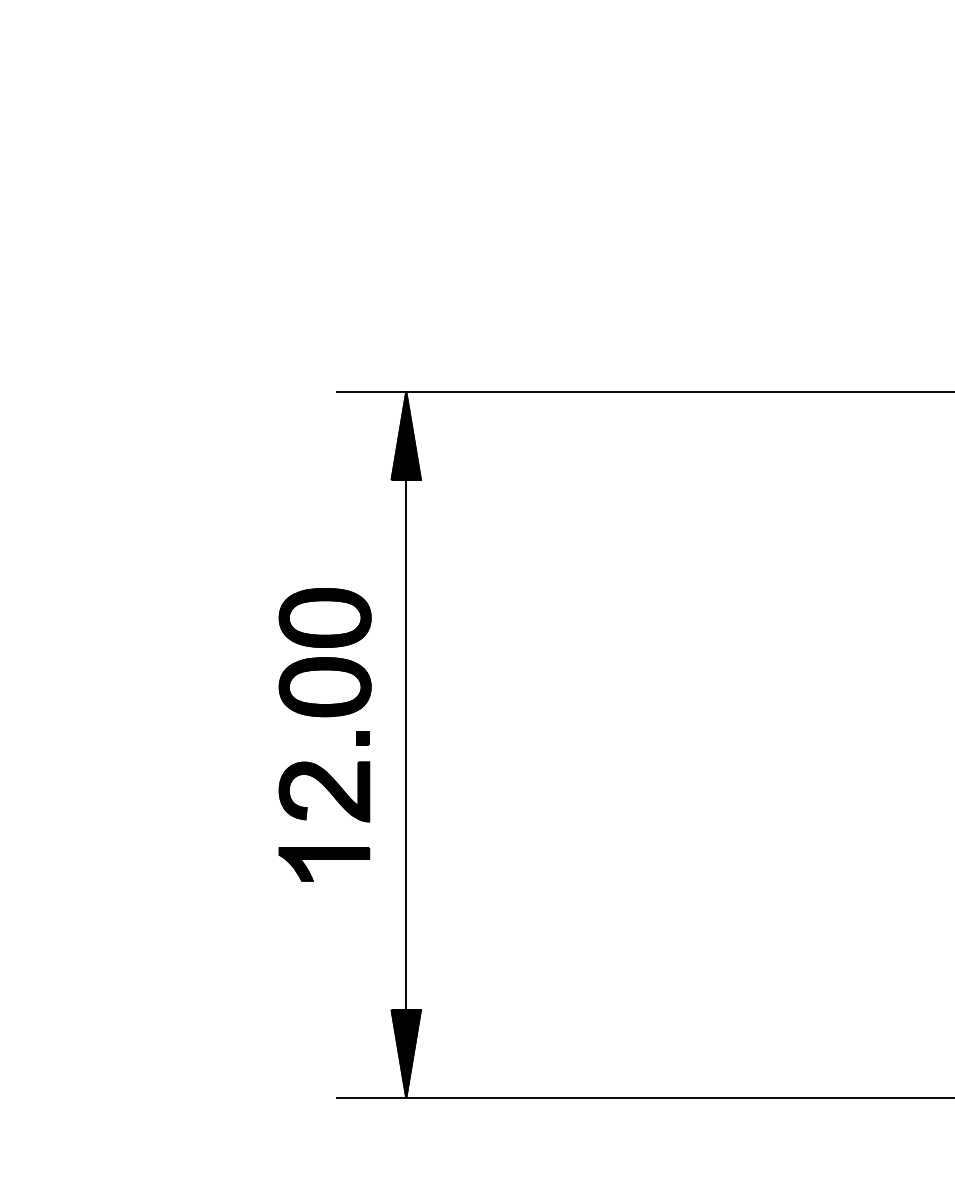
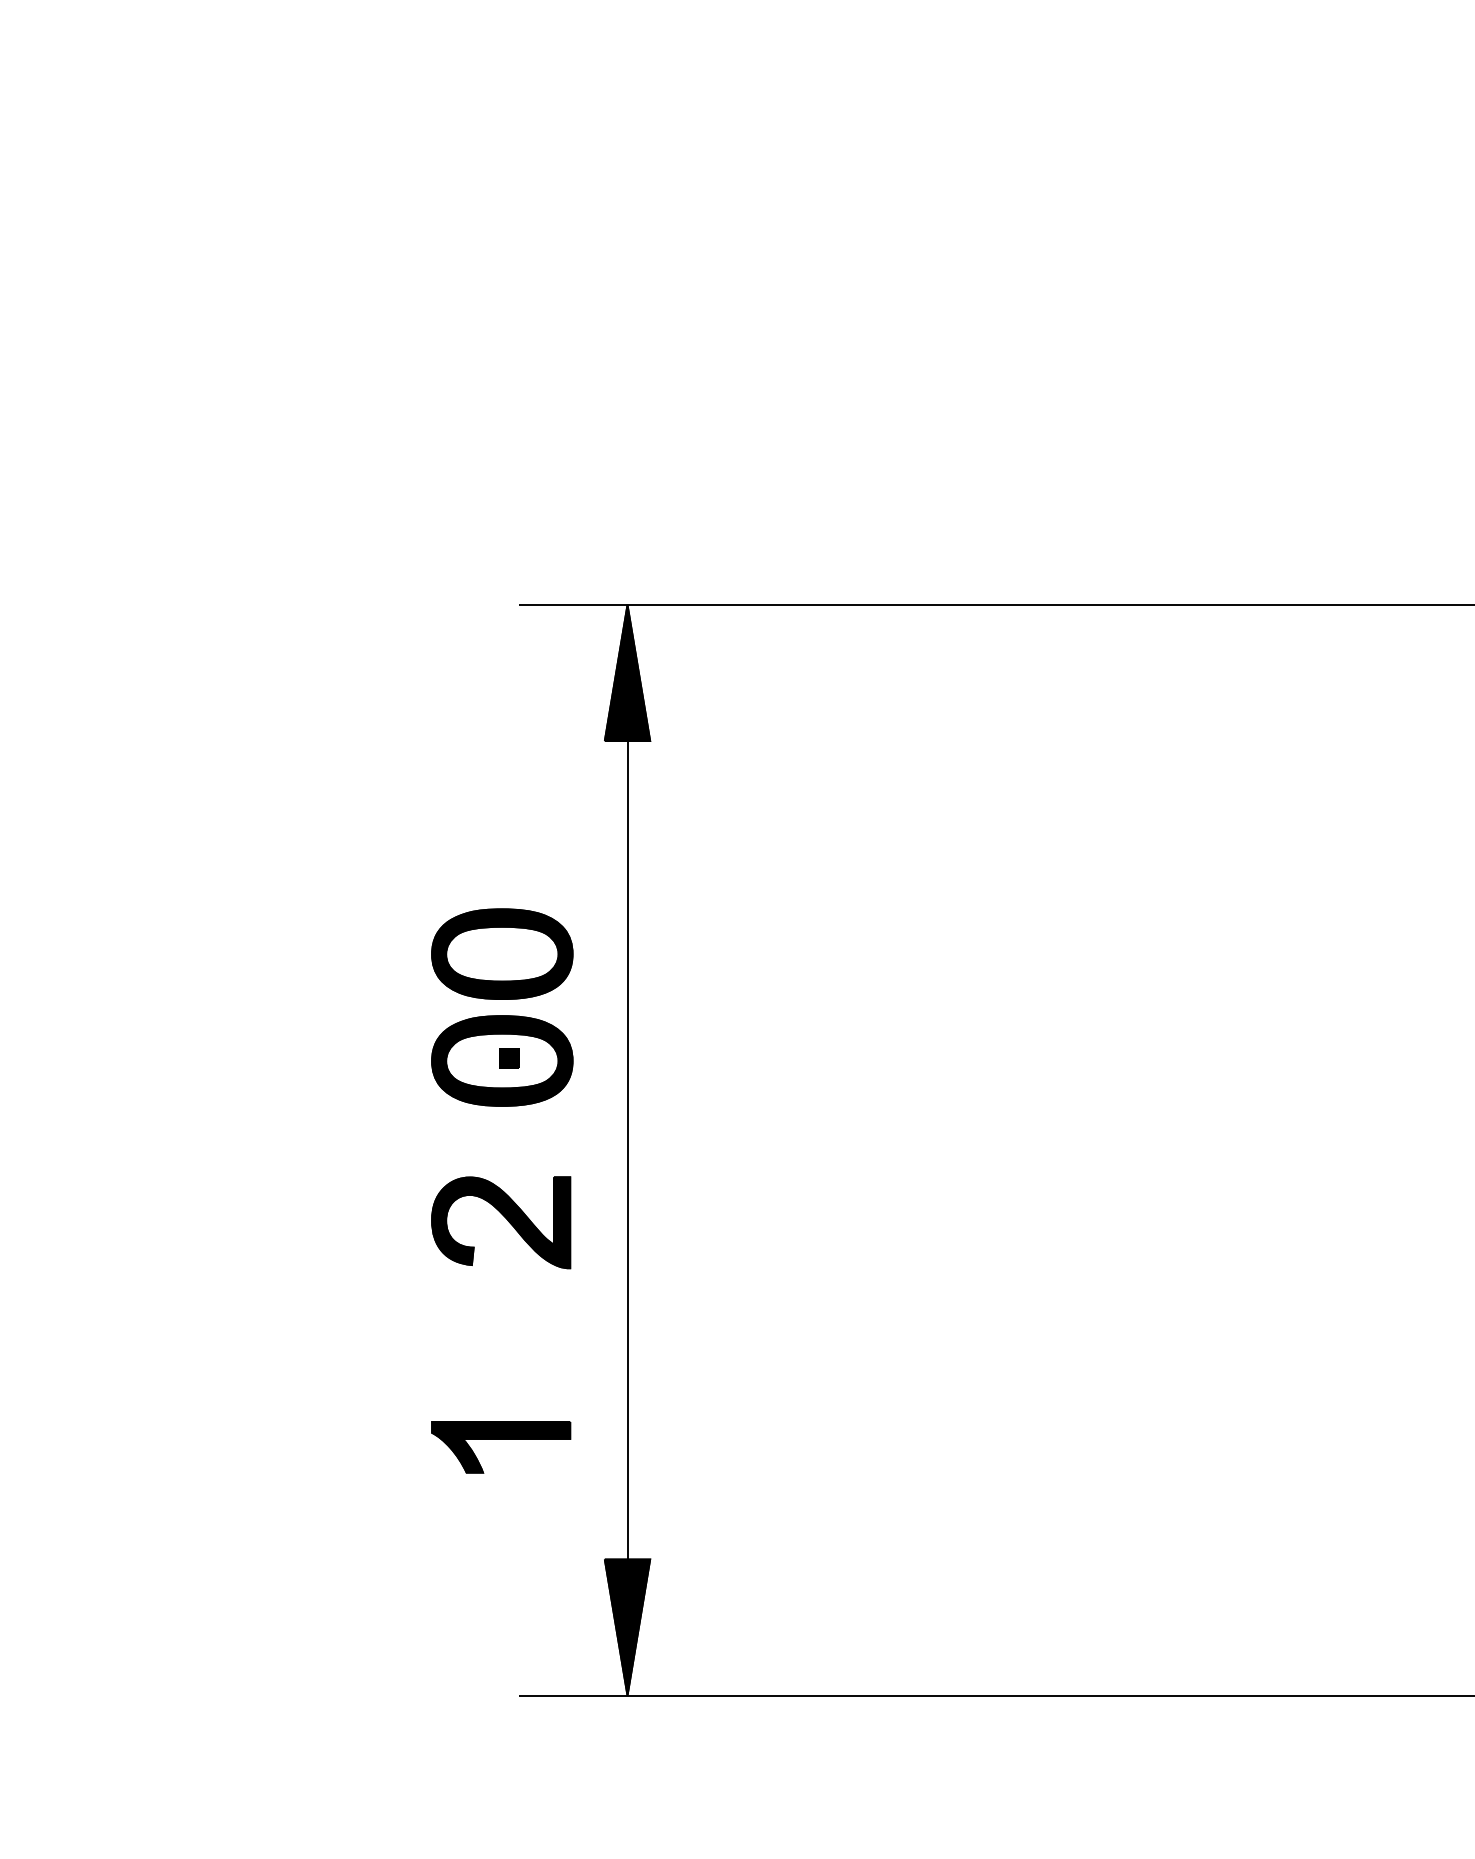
part: (362, 738) -> (508, 1058), moved
part: (324, 864) -> (501, 1447), moved

